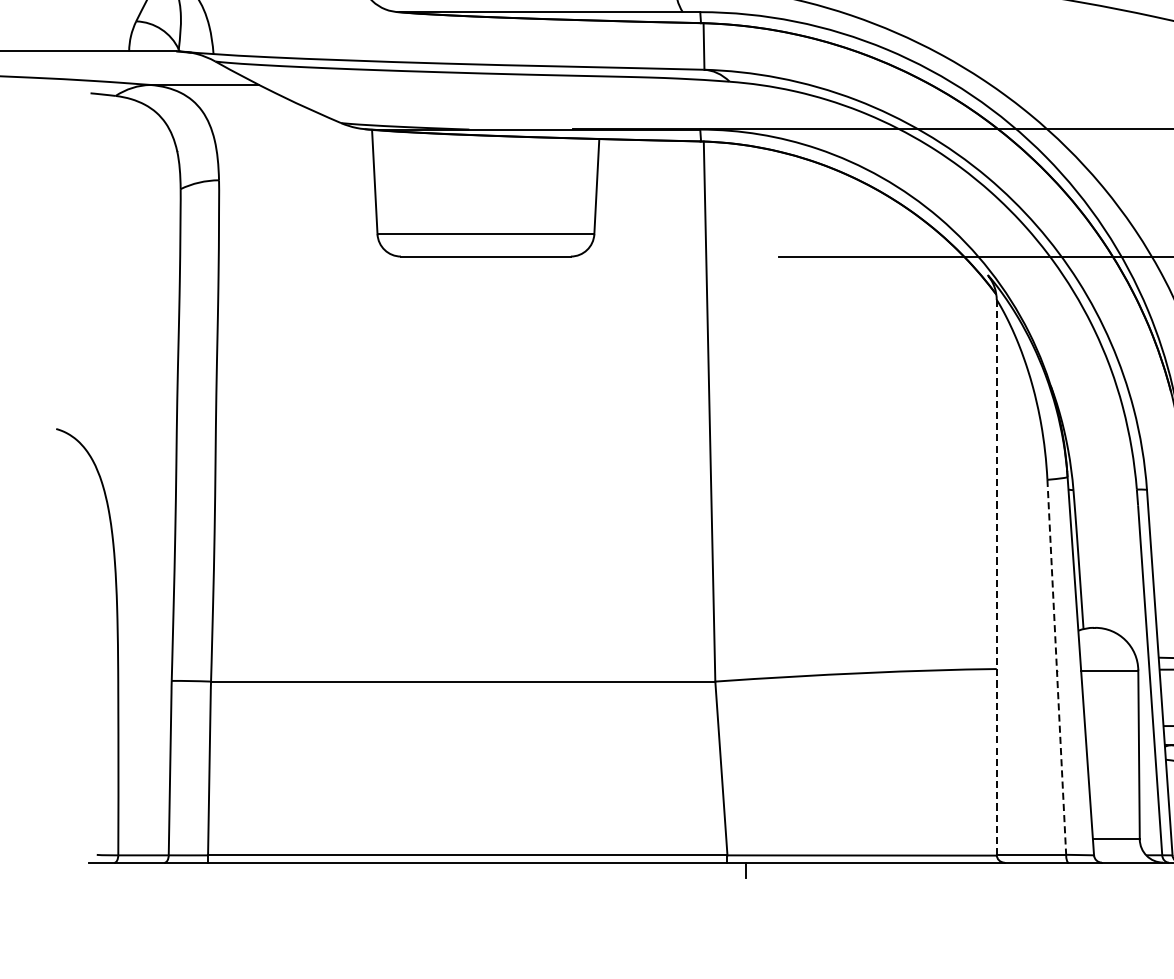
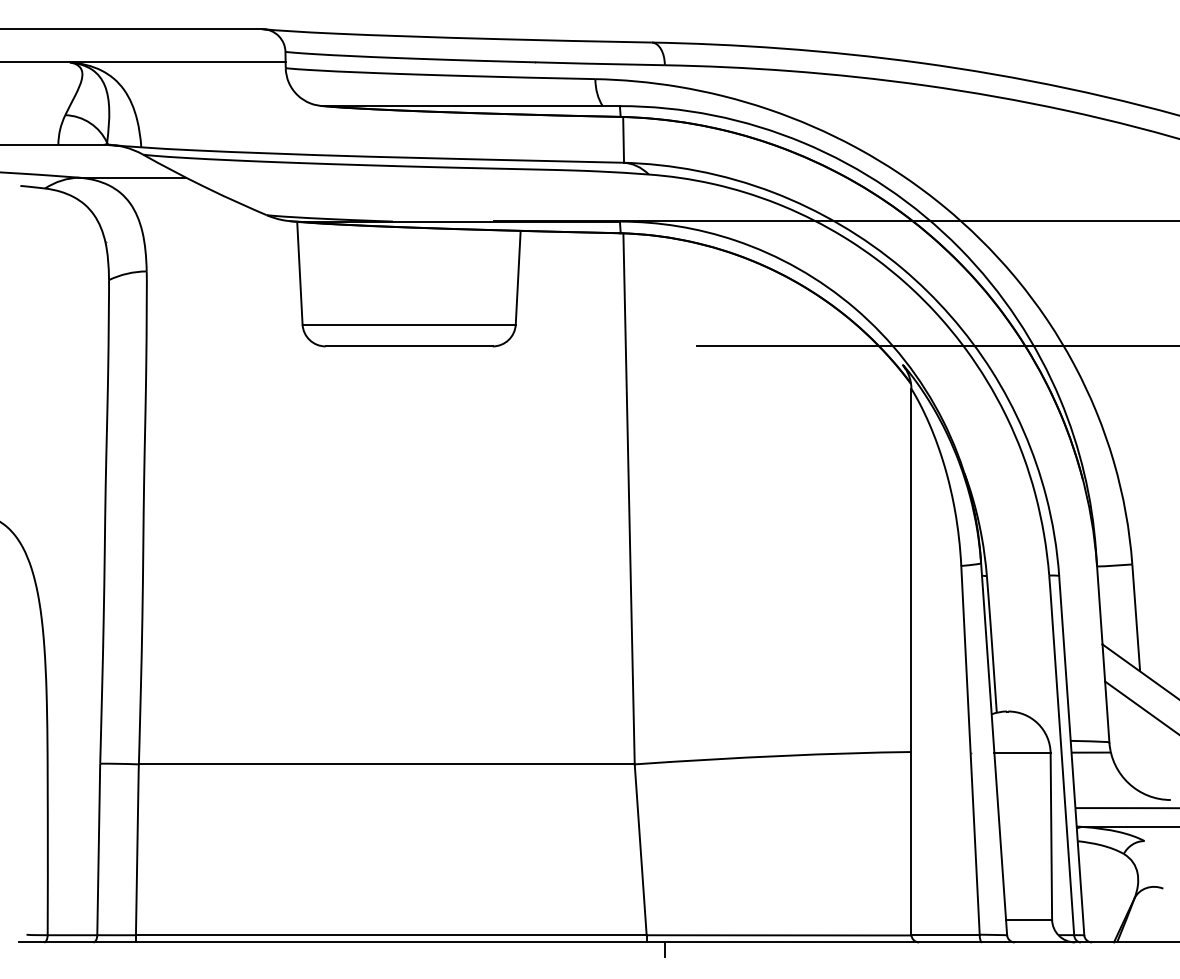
line: (996, 576) -> (911, 661), dashed -> solid
line: (1056, 667) -> (970, 750), dashed -> solid

